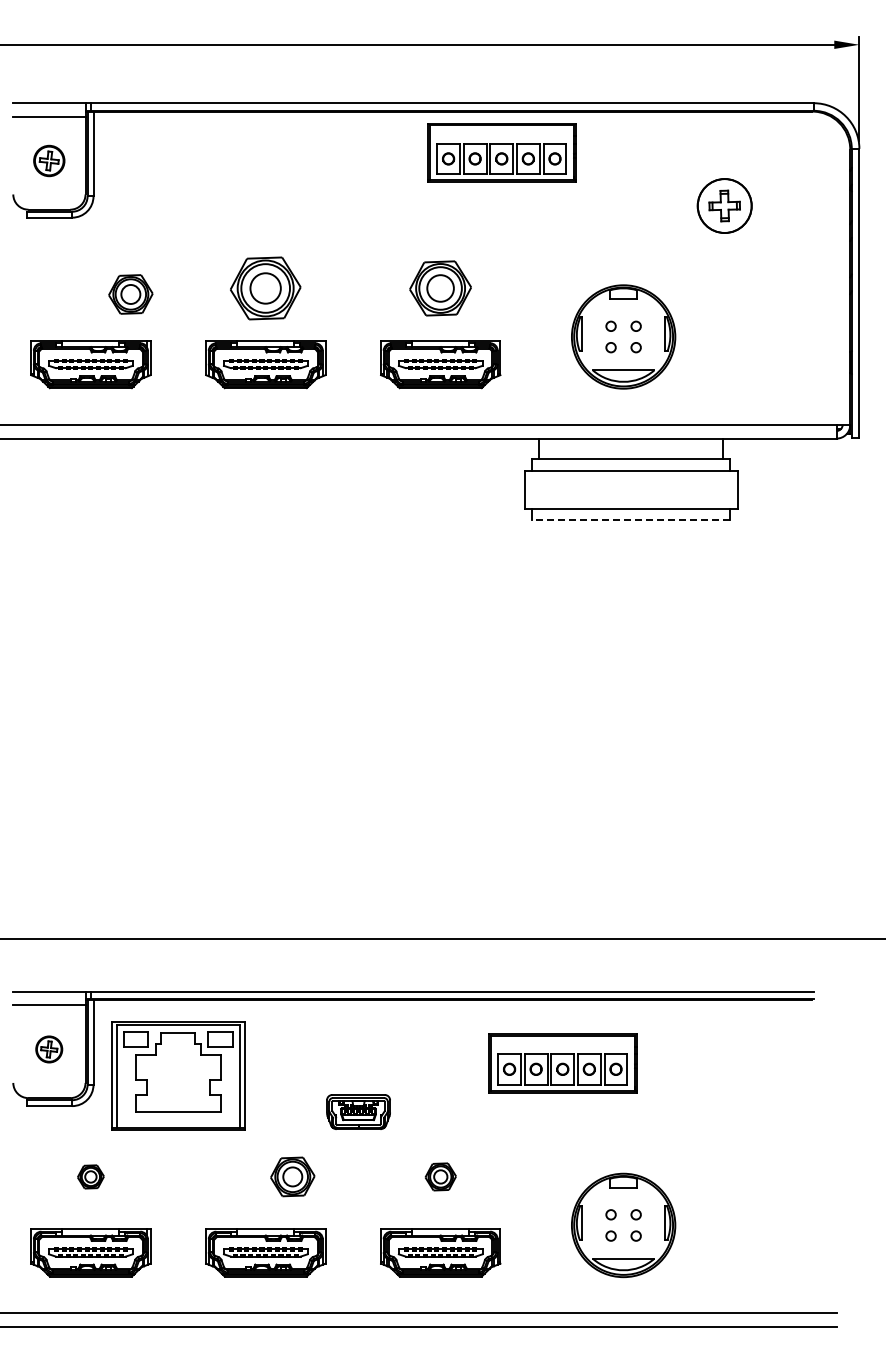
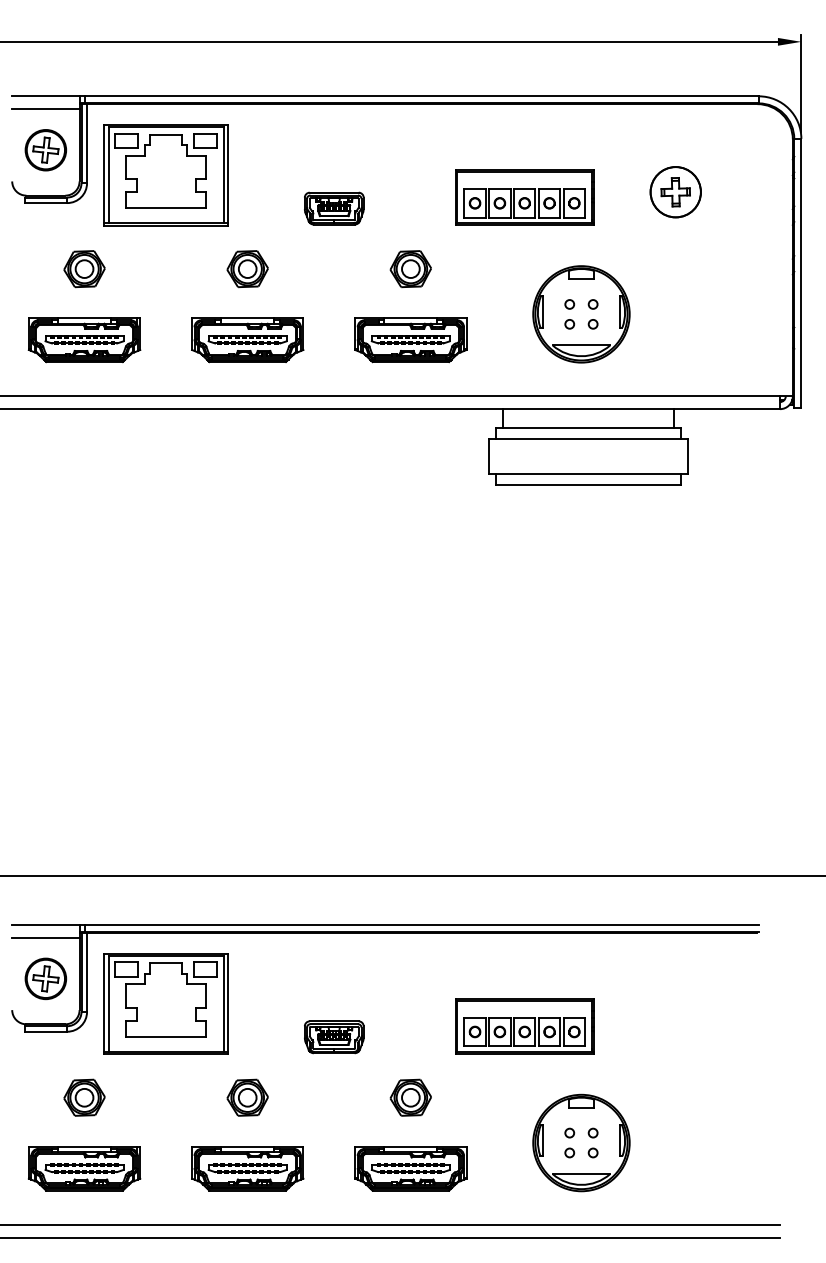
part: (501, 152) -> (524, 197), moved
part: (48, 160) -> (45, 149), size x1.43
part: (178, 187) -> (166, 174), added
part: (358, 223) -> (334, 208), added
part: (265, 288) -> (247, 269), size x0.62
part: (440, 288) -> (410, 269), size x0.71
part: (130, 294) -> (84, 269), moved
line: (631, 519) -> (588, 484), dashed -> solid
part: (48, 1049) -> (45, 978), size x1.67
part: (562, 1063) -> (524, 1026), moved
part: (90, 1176) -> (84, 1097), size x1.67
part: (292, 1176) -> (247, 1097), moved
part: (440, 1176) -> (410, 1097), size x1.43

